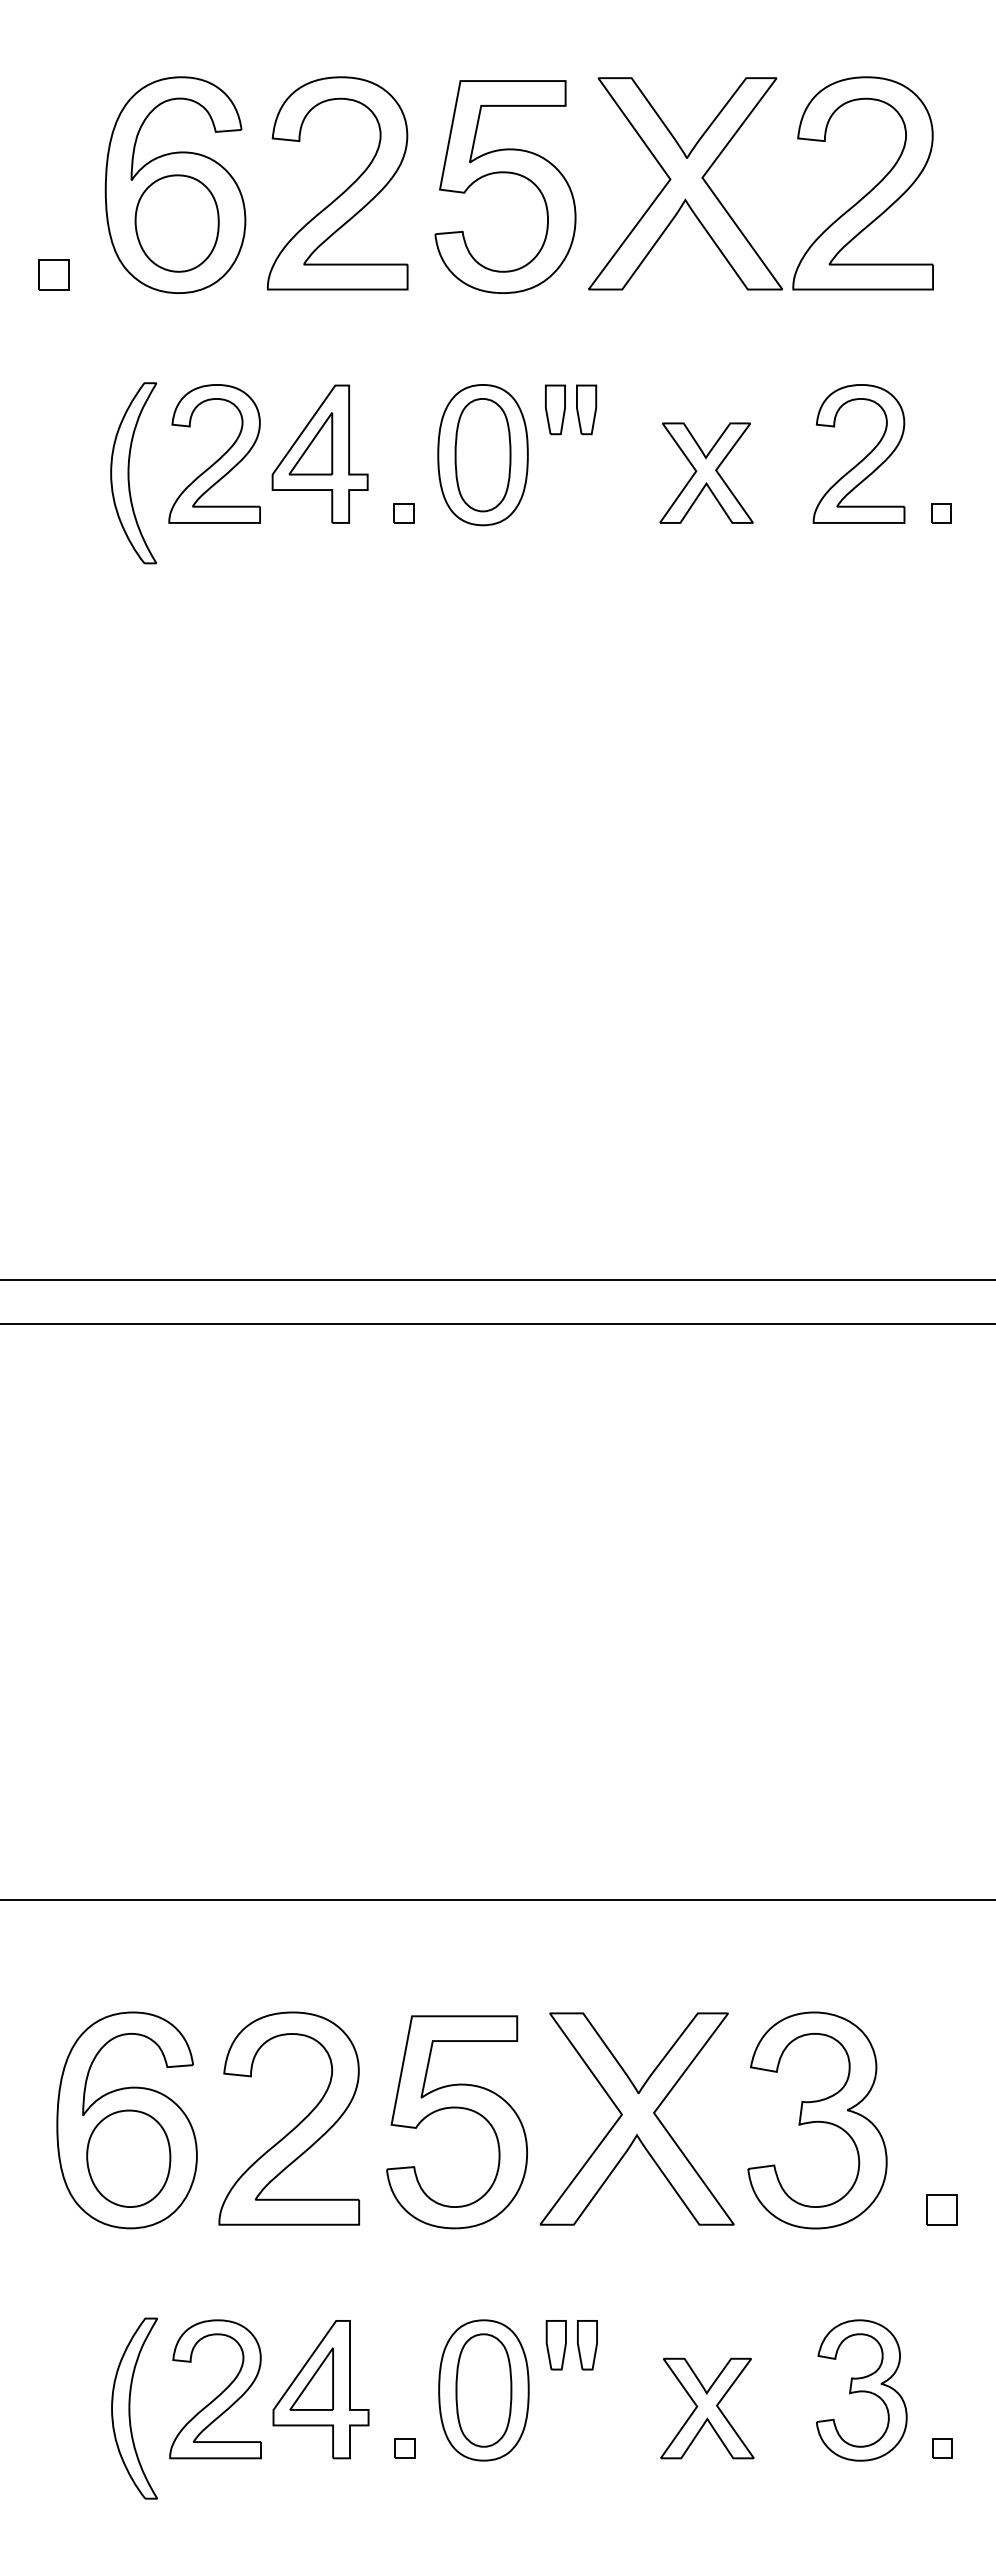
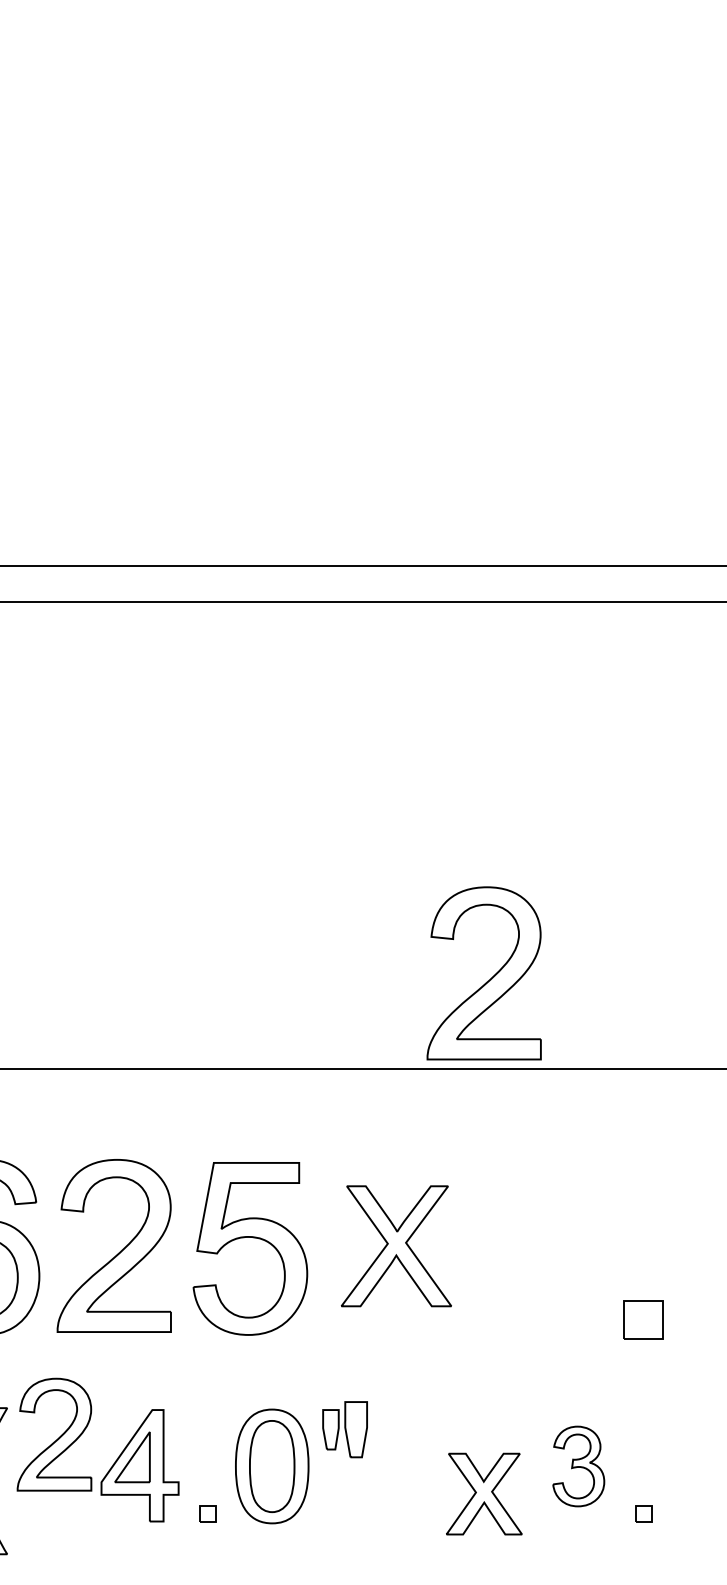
part: (752, 1789) -> (490, 978), added
part: (636, 2118) -> (395, 1245), size x0.7
part: (817, 2120) -> (542, 1247), removed
part: (941, 2209) -> (643, 1319), size x1.6
part: (587, 2345) -> (356, 1429), size x1.4
part: (215, 2389) -> (54, 1434), moved
part: (861, 2390) -> (578, 1466), size x0.7
part: (707, 2408) -> (484, 1494), moved

